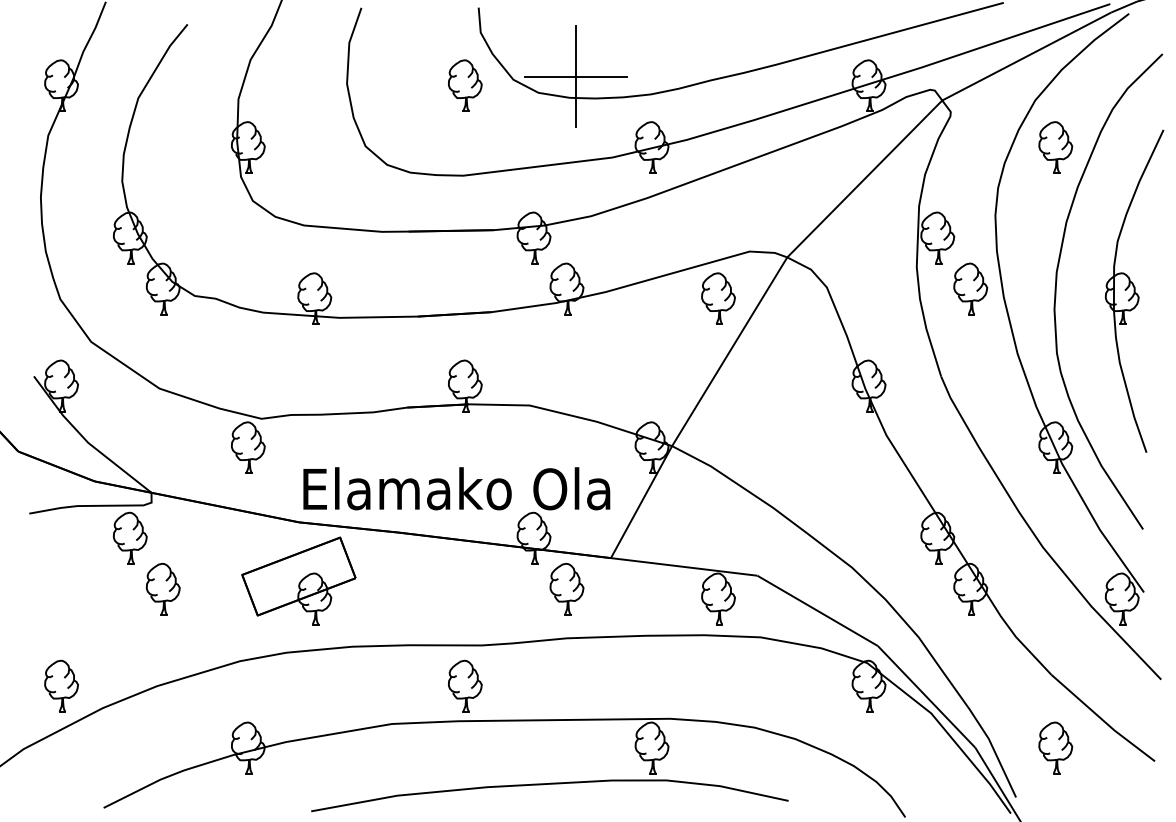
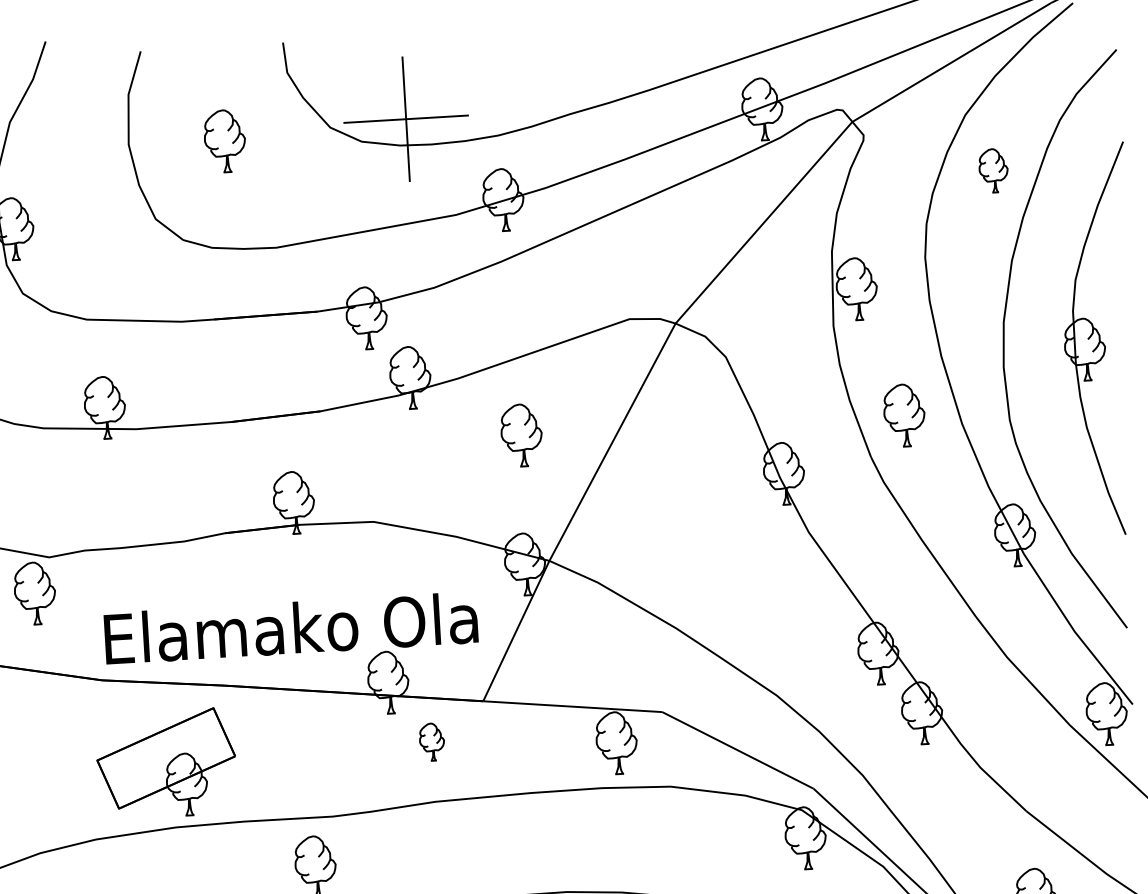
part: (465, 85) -> (225, 140), moved
part: (1055, 147) -> (993, 170), size x0.7
part: (970, 288) -> (904, 414), moved
part: (718, 298) -> (521, 435), moved
part: (298, 580) -> (166, 763), moved
part: (566, 588) -> (431, 741), size x0.6

